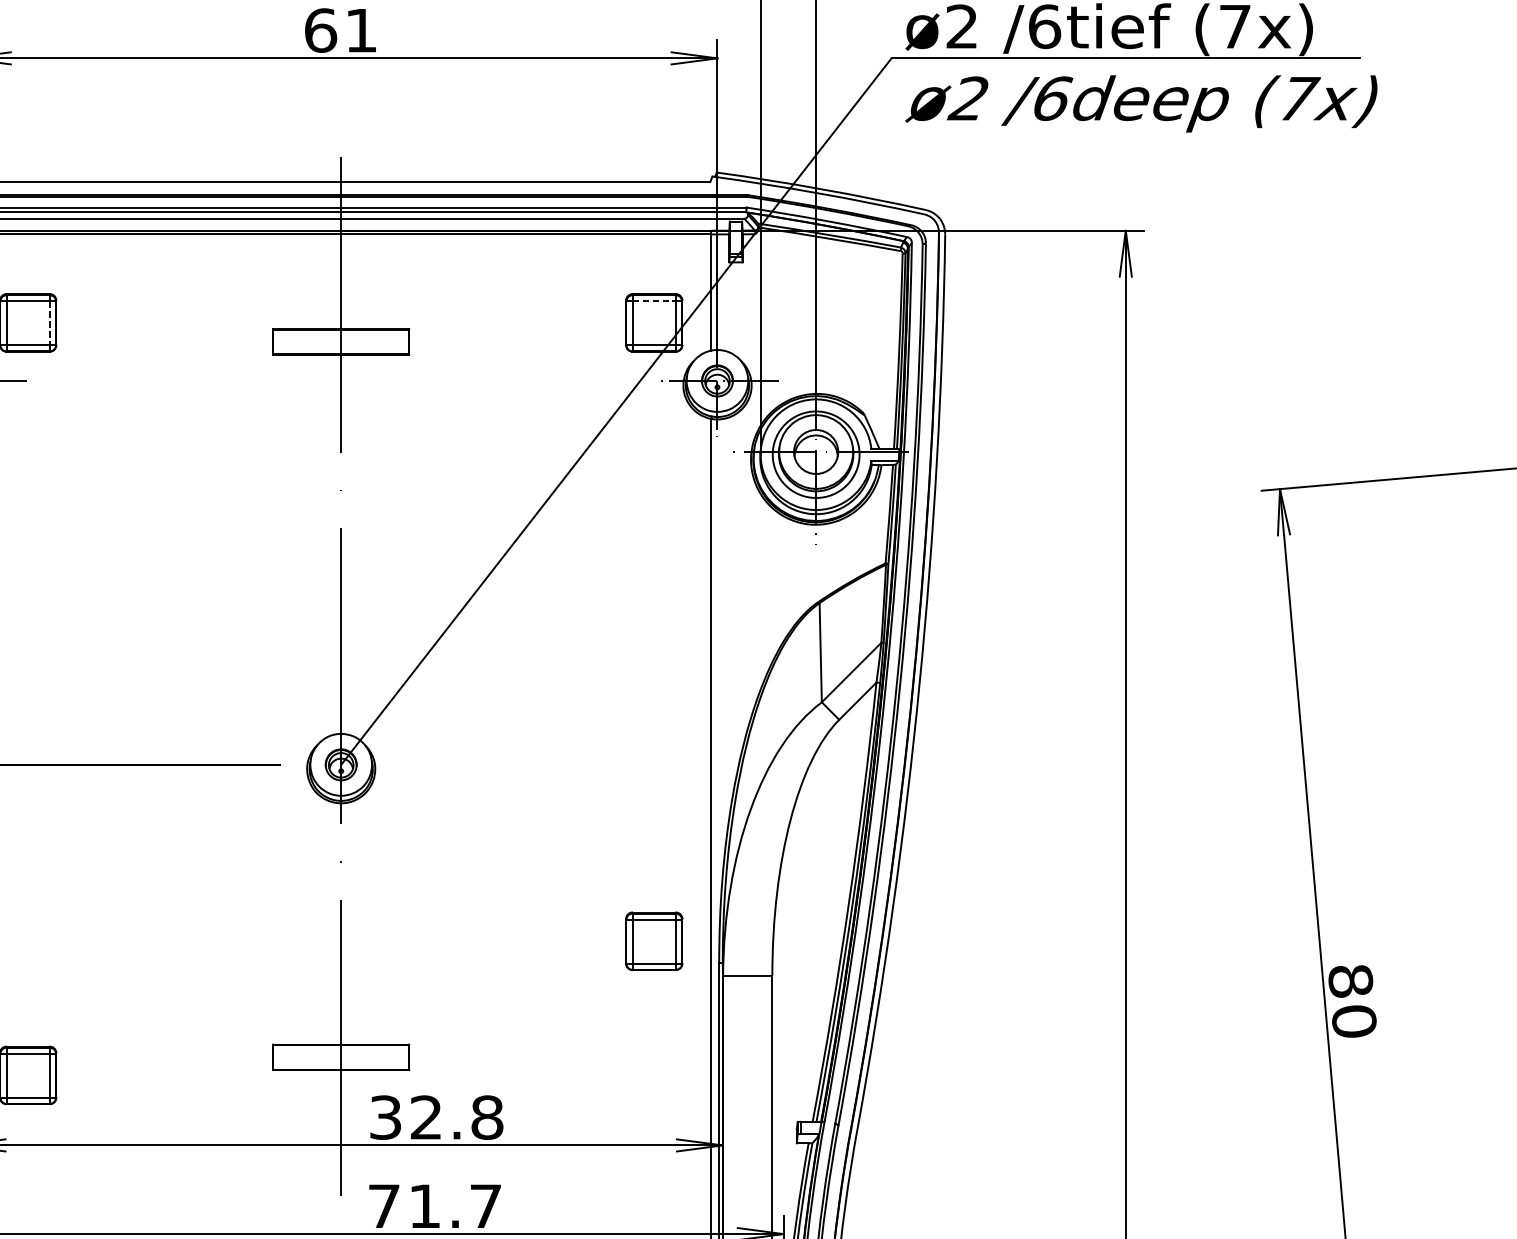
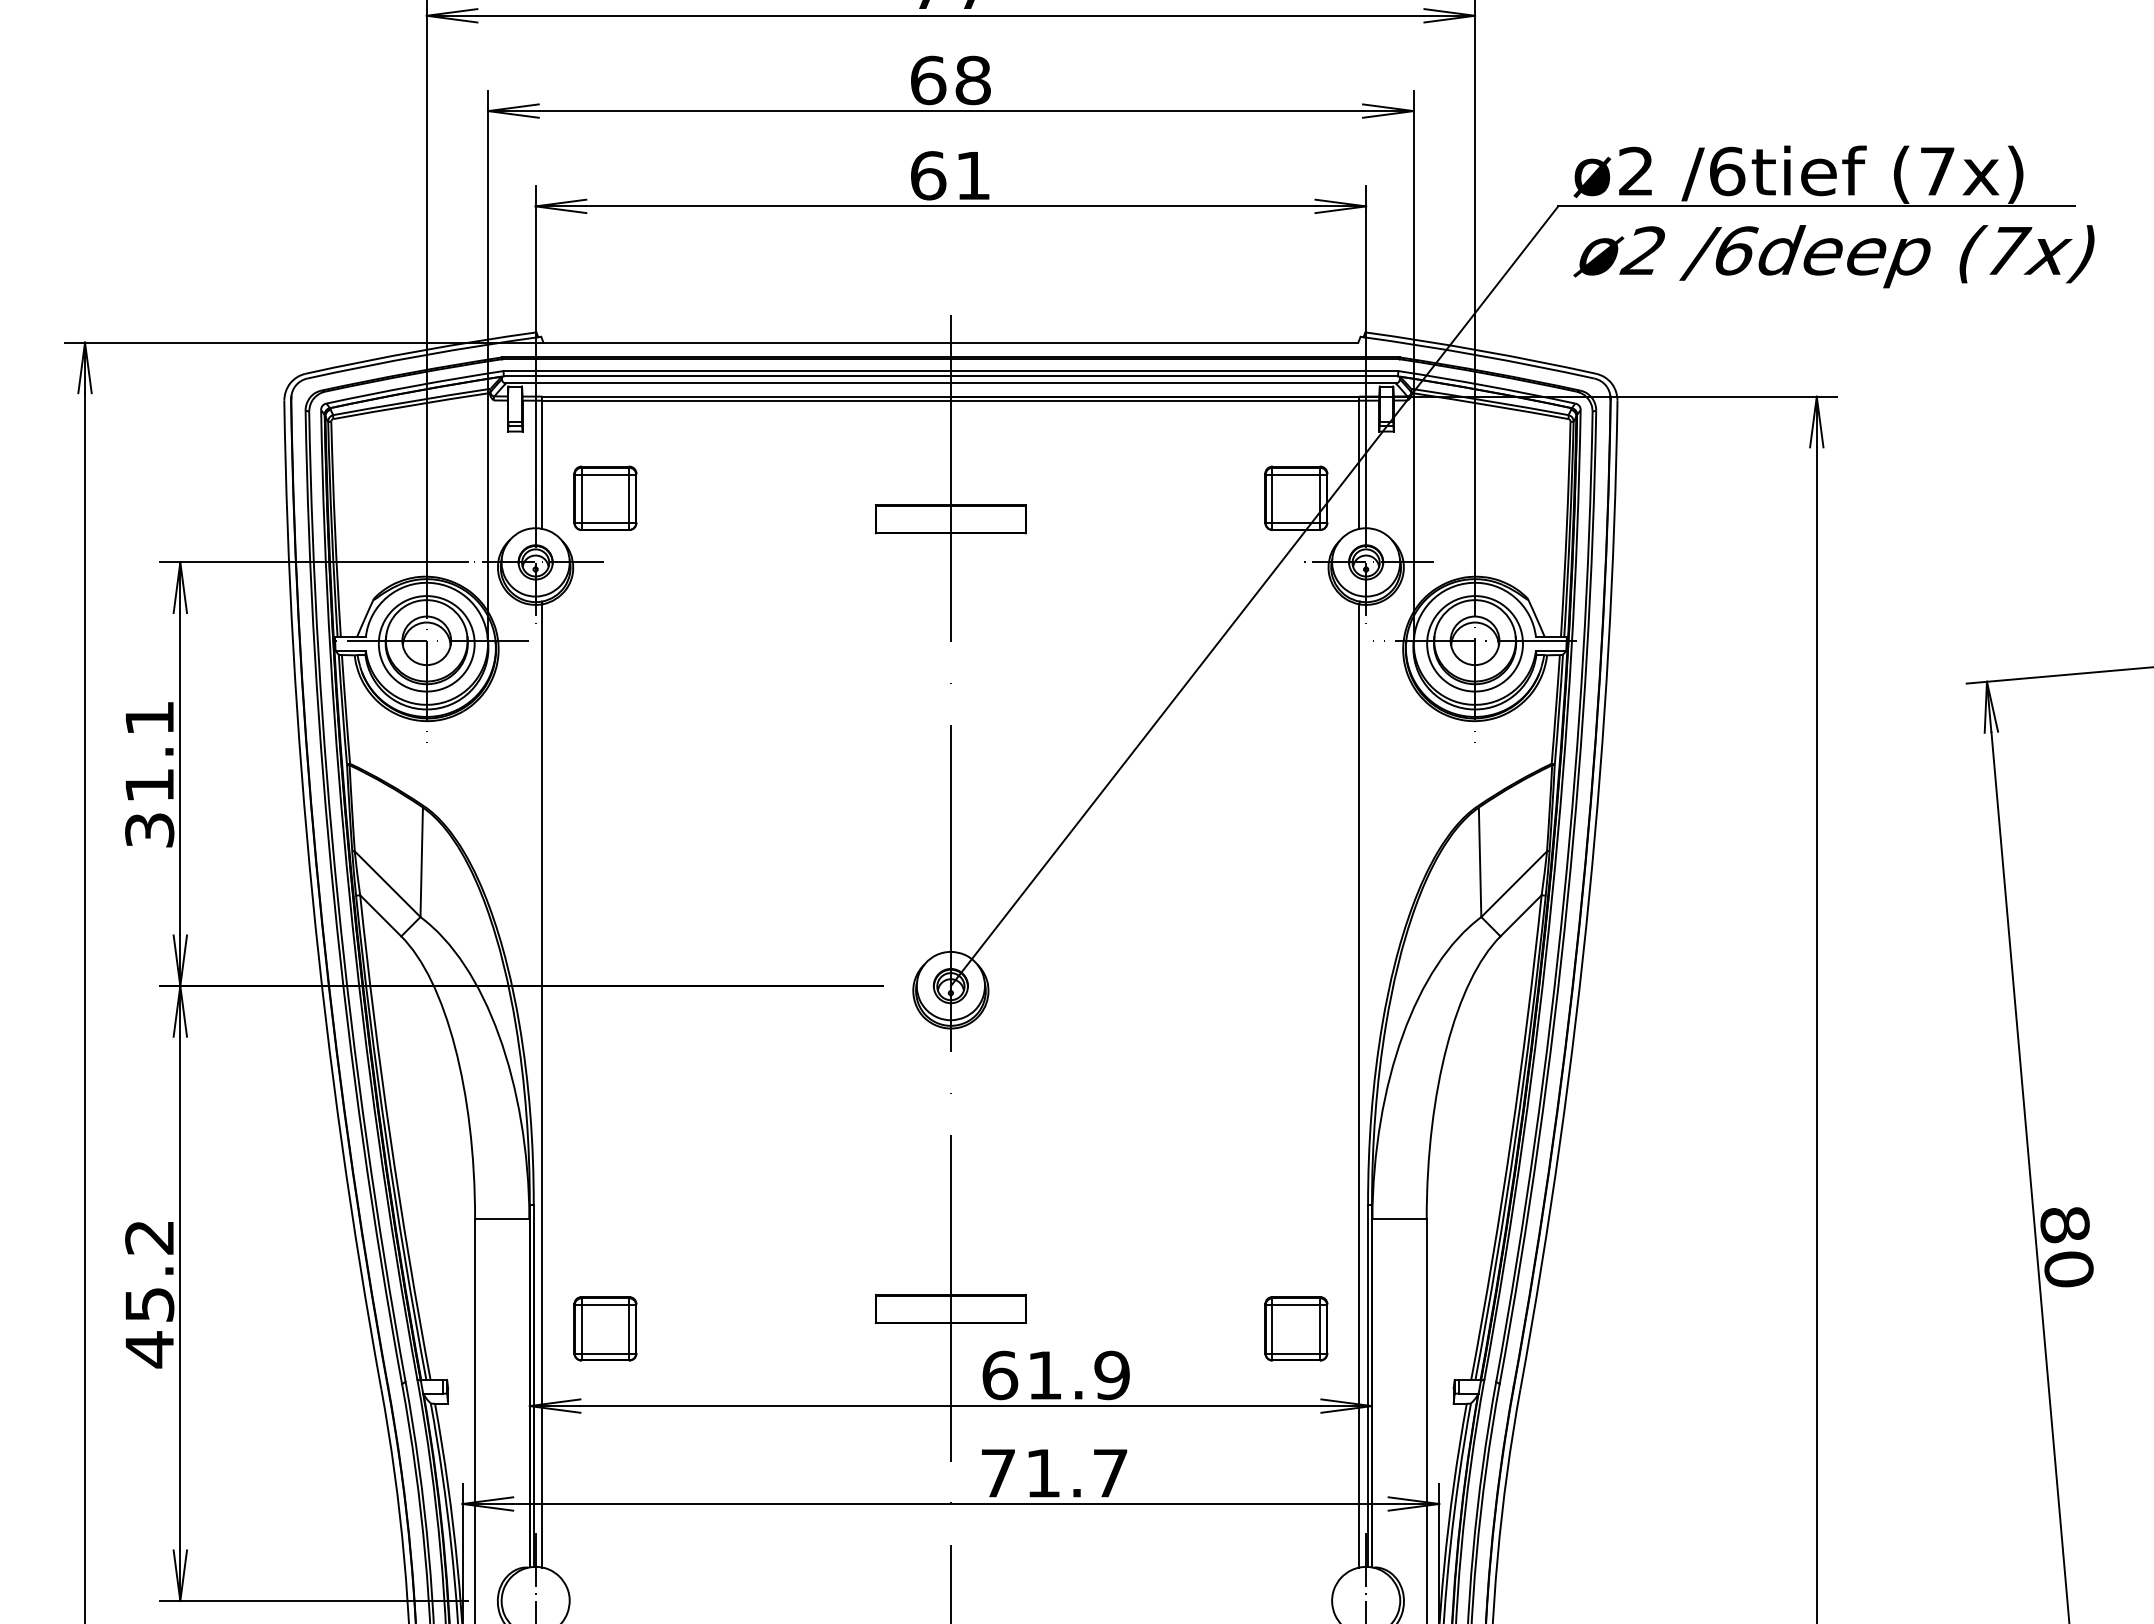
line: (654, 301) -> (1296, 474), dashed -> solid
line: (50, 323) -> (629, 499), dashed -> solid
part: (654, 941) -> (1296, 1328), moved
text: (436, 1117) -> (1055, 1375), 32.8 -> 61.9

